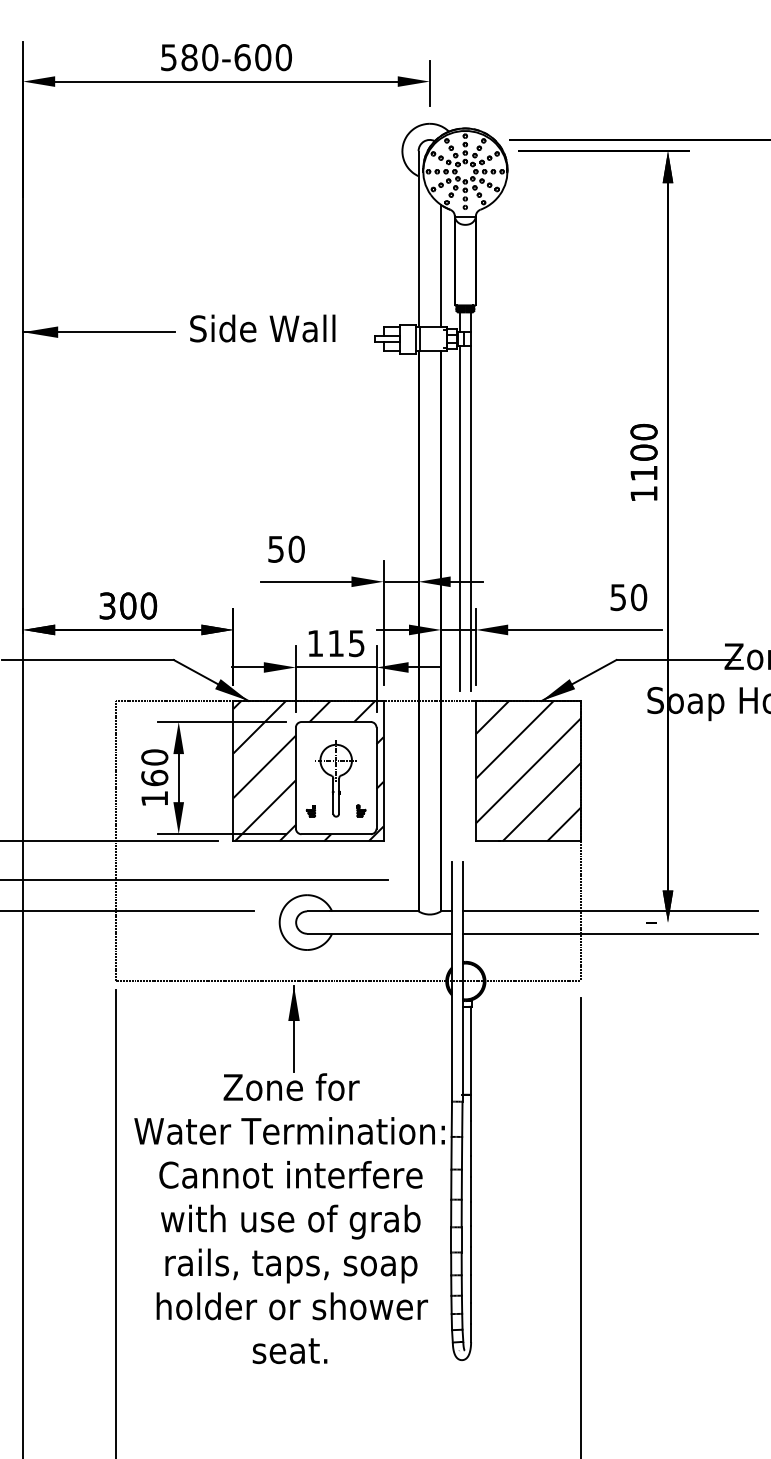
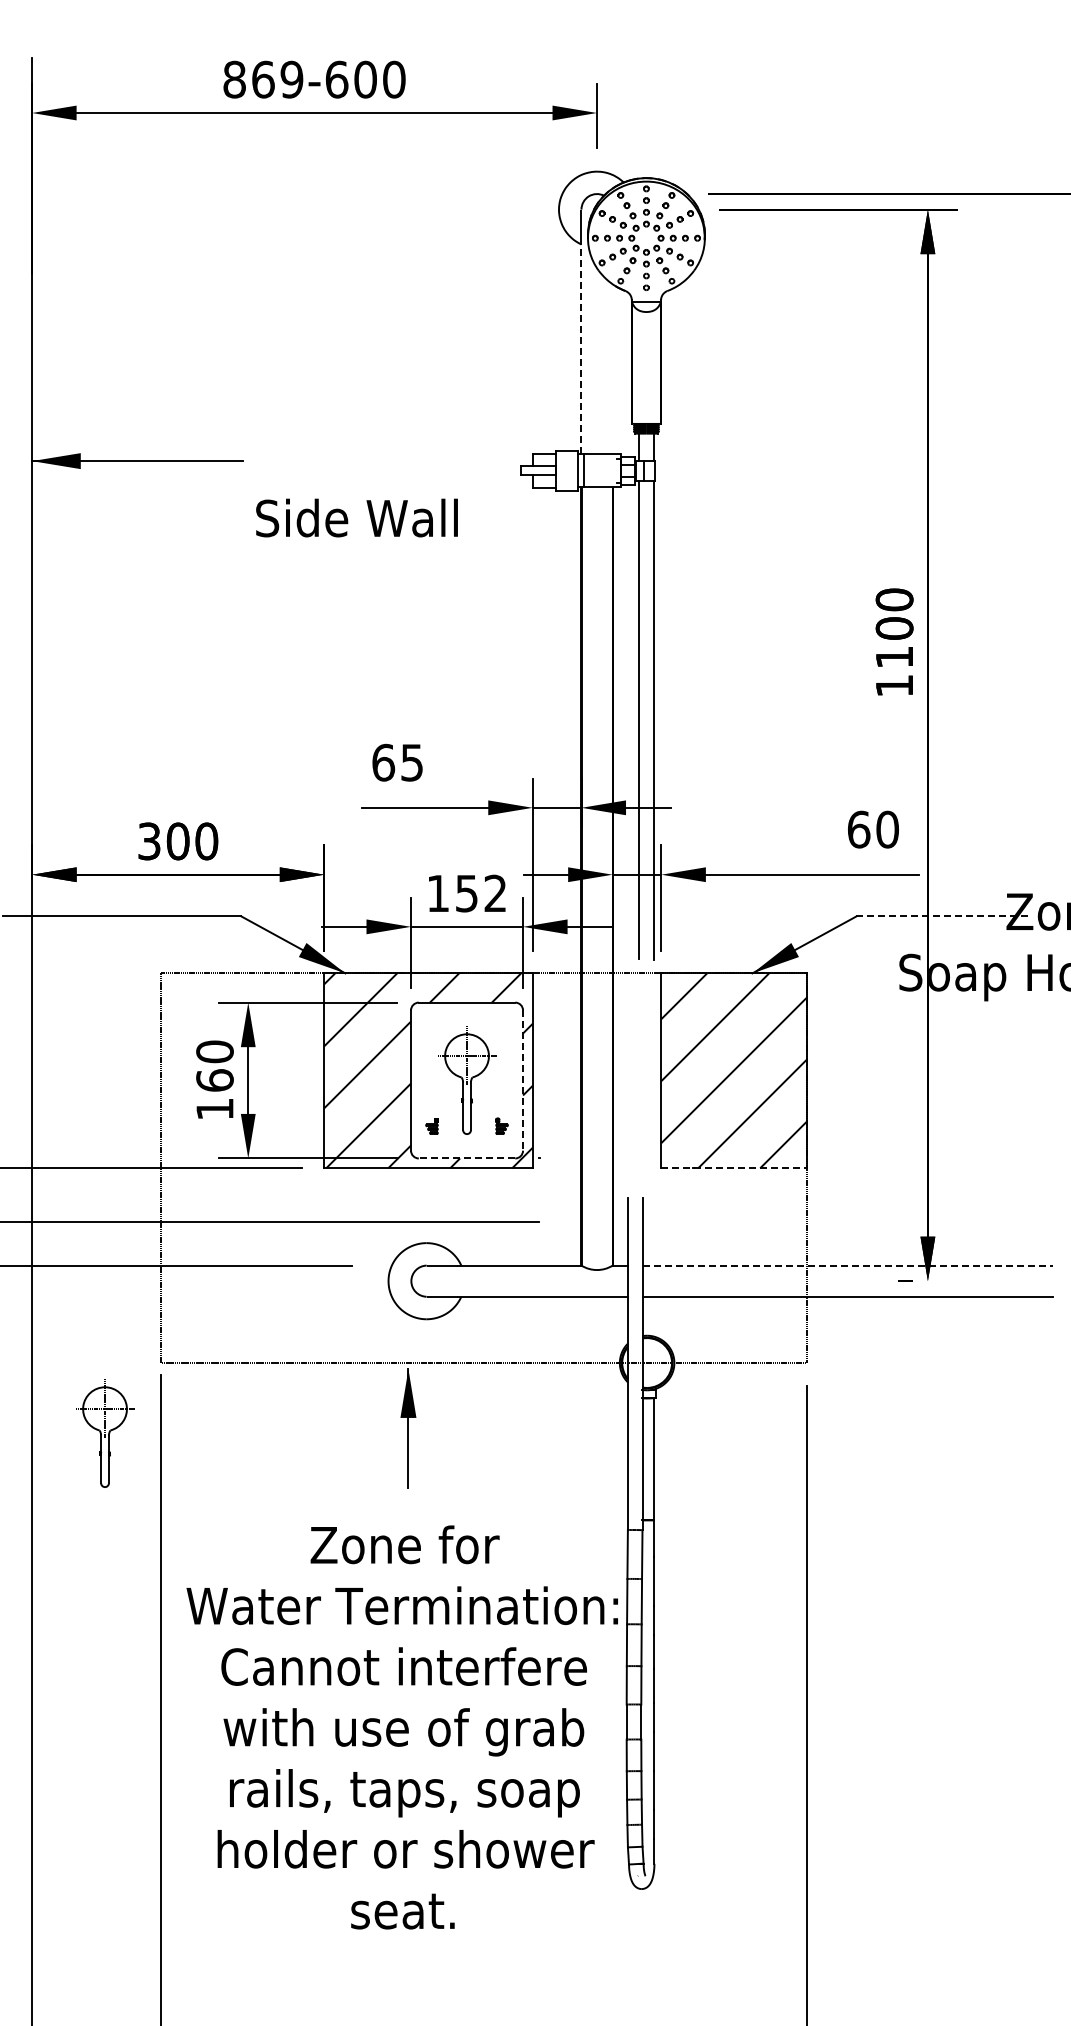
text: (189, 57) -> (263, 79), 580-600 -> 869-600
line: (418, 250) -> (581, 347), solid -> dashed
line: (440, 266) -> (612, 369), removed
text: (262, 328) -> (356, 517), moved
text: (286, 549) -> (397, 762), 50 -> 65
text: (618, 597) -> (858, 829), 50 -> 60
text: (346, 643) -> (481, 893), 115 -> 152
line: (678, 660) -> (942, 916), solid -> dashed
line: (376, 778) -> (523, 1081), solid -> dashed
line: (335, 834) -> (466, 1158), solid -> dashed
line: (528, 841) -> (734, 1168), solid -> dashed
line: (610, 911) -> (848, 1265), solid -> dashed
part: (75, 1032) -> (105, 1433), added
text: (289, 1218) -> (401, 1727), moved

